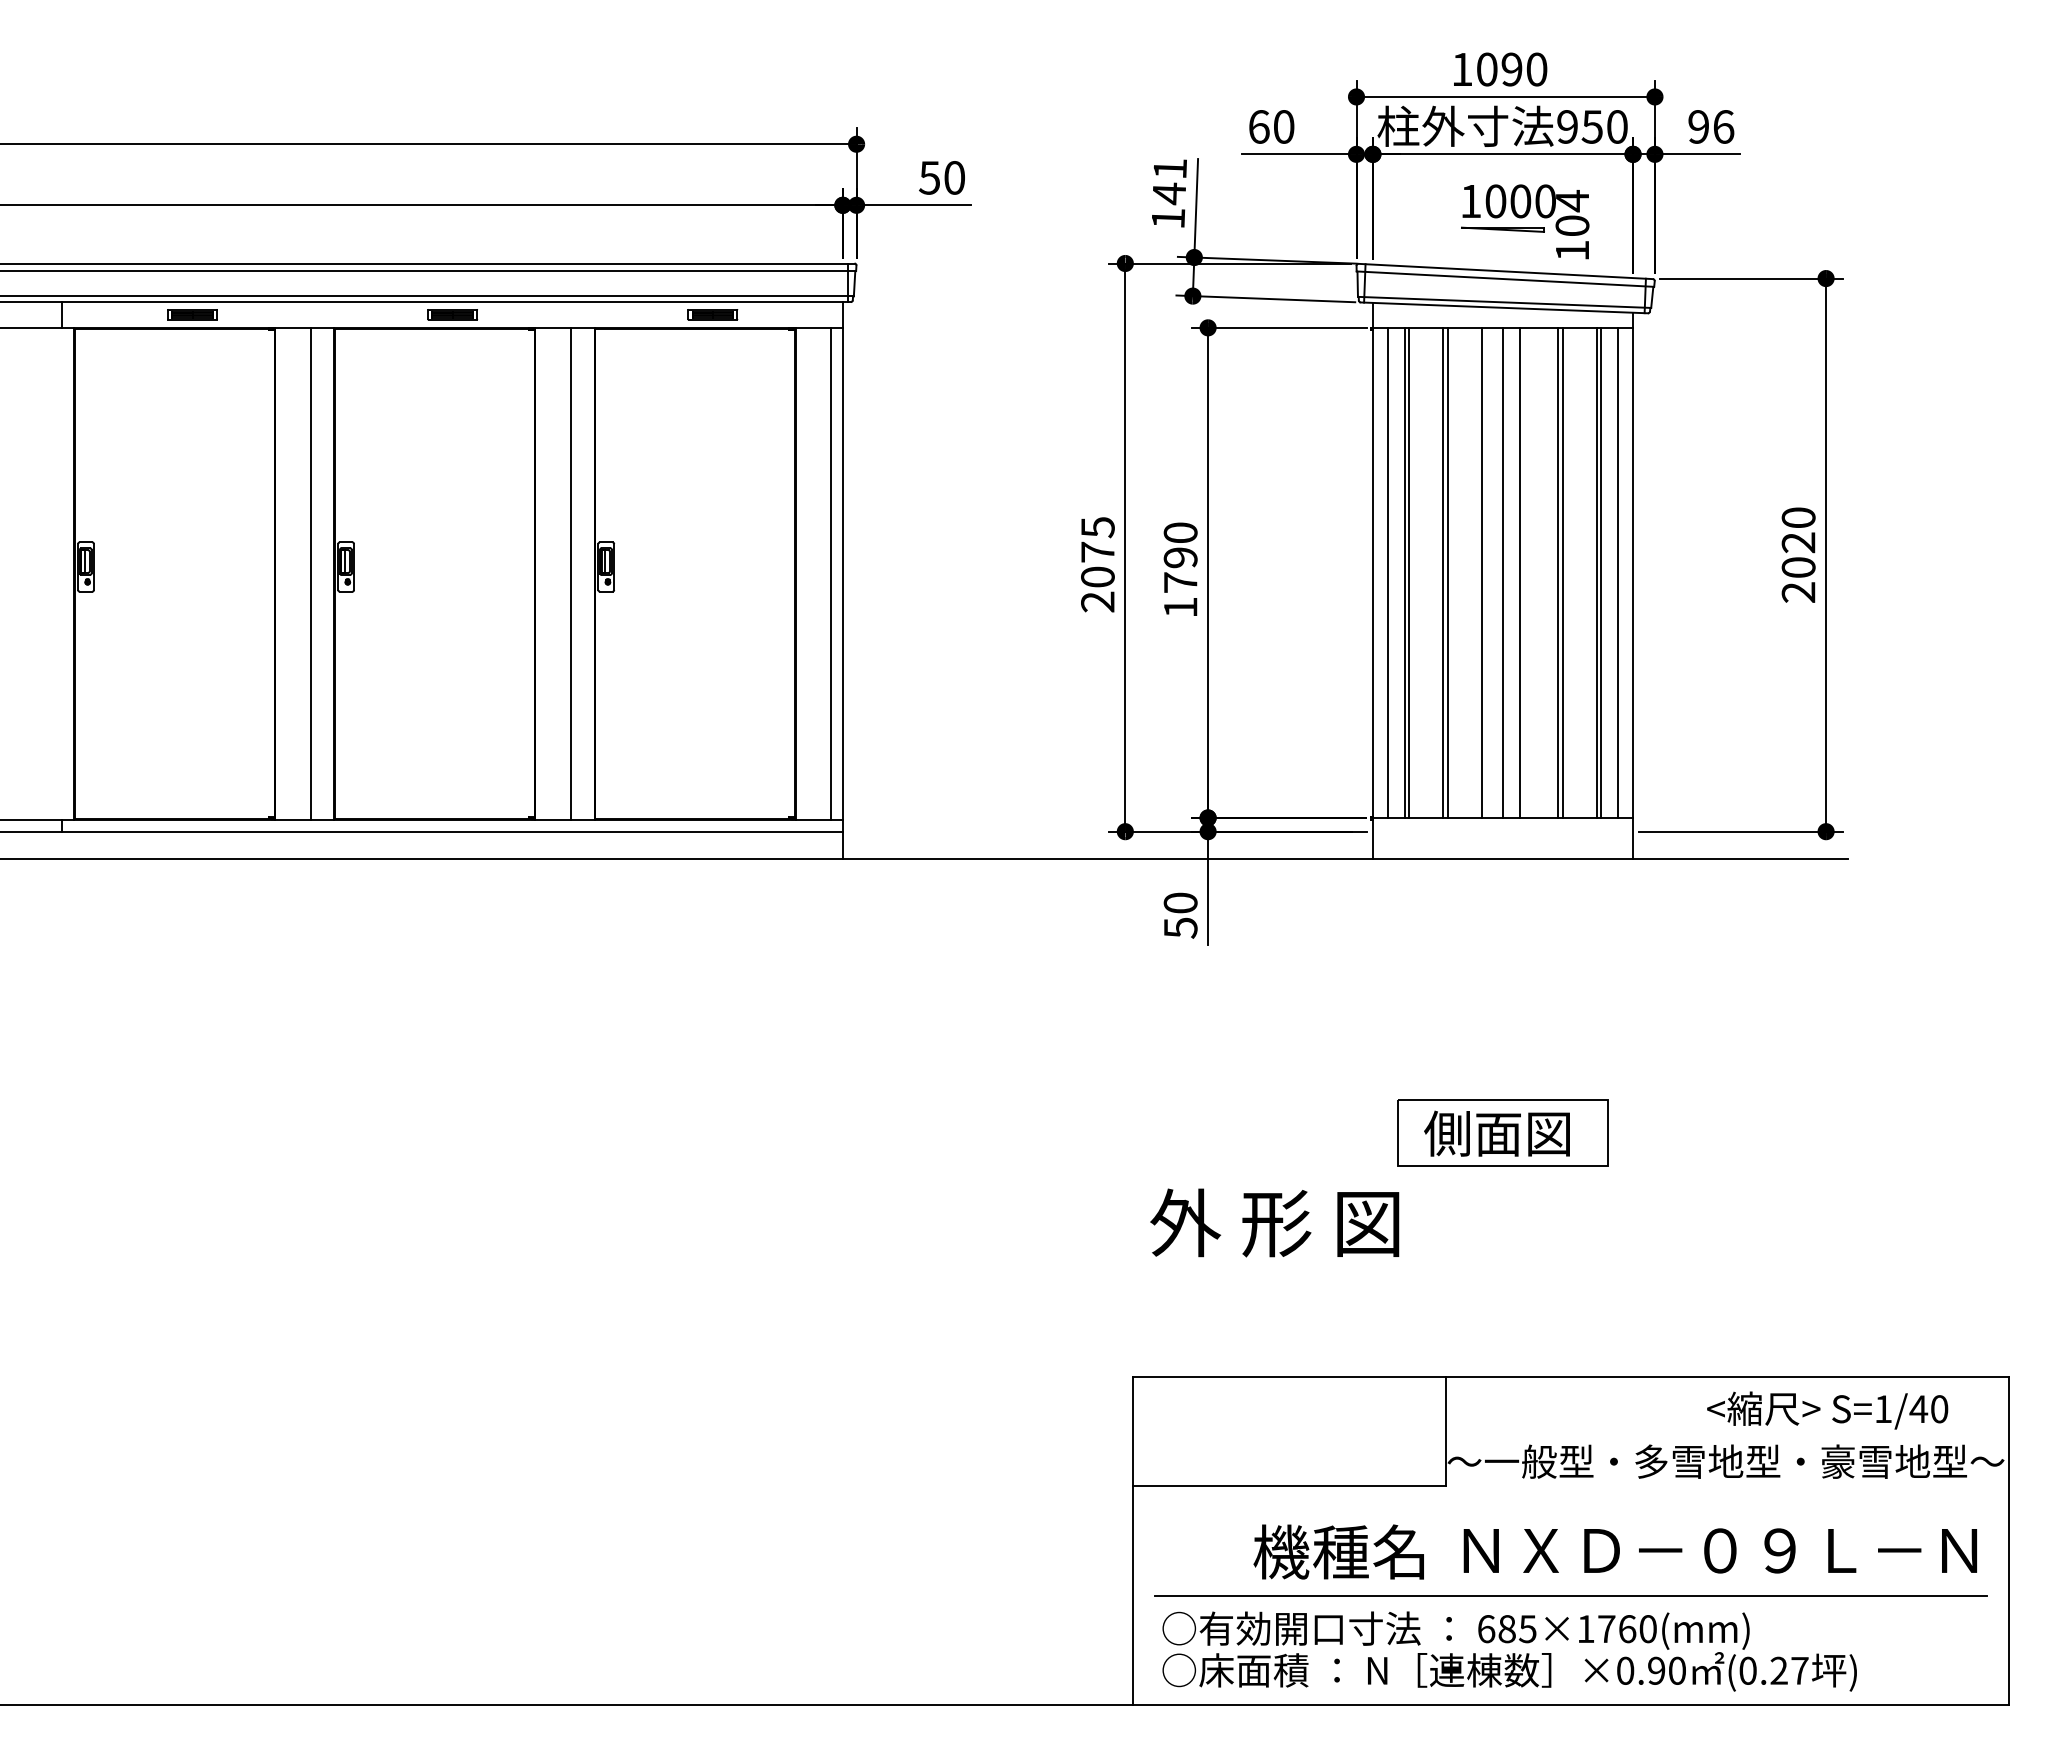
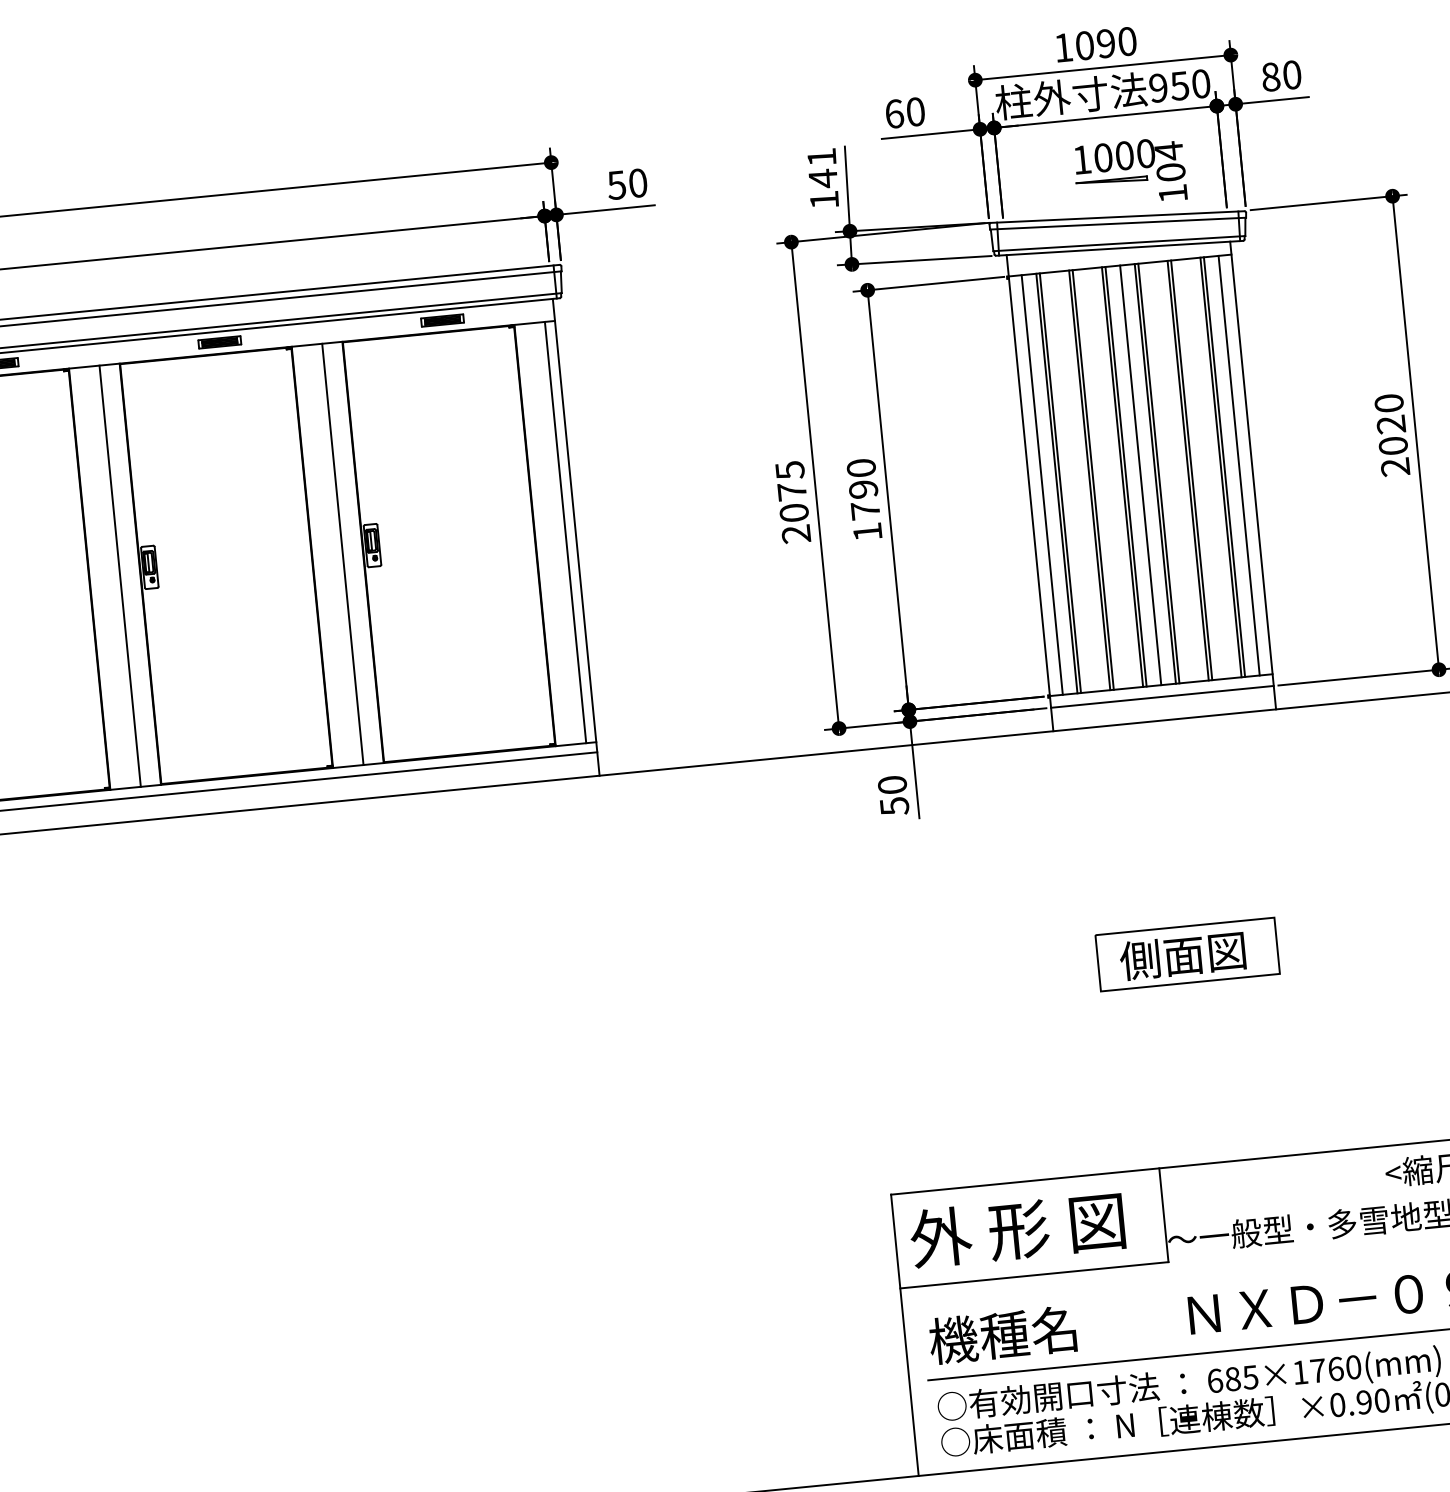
text: (1711, 126) -> (1281, 75), 96 -> 80
line: (1485, 572) -> (1125, 476), added
line: (1524, 572) -> (1159, 473), added
line: (1502, 831) -> (1161, 696), added
text: (1274, 1222) -> (1017, 1229), moved
text: (1338, 1551) -> (1002, 1334), moved

